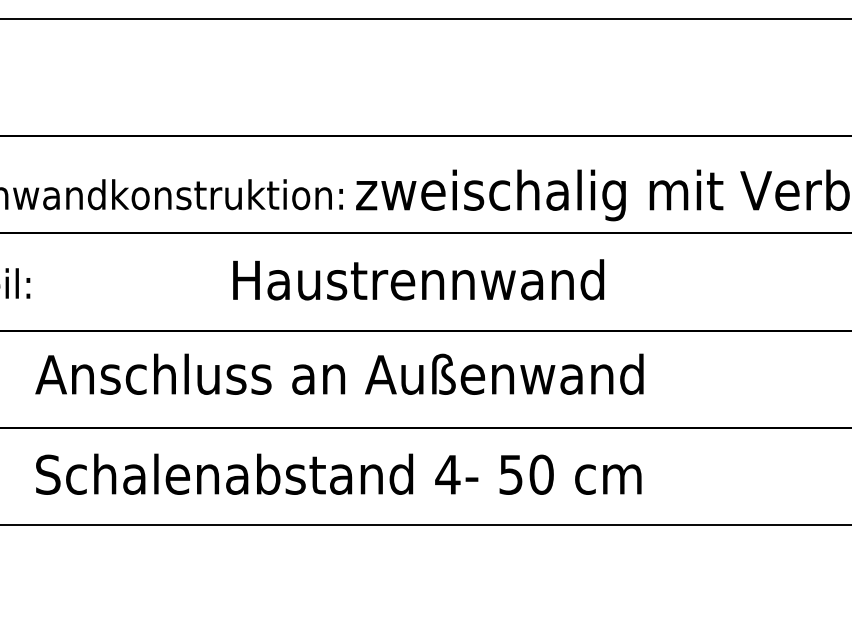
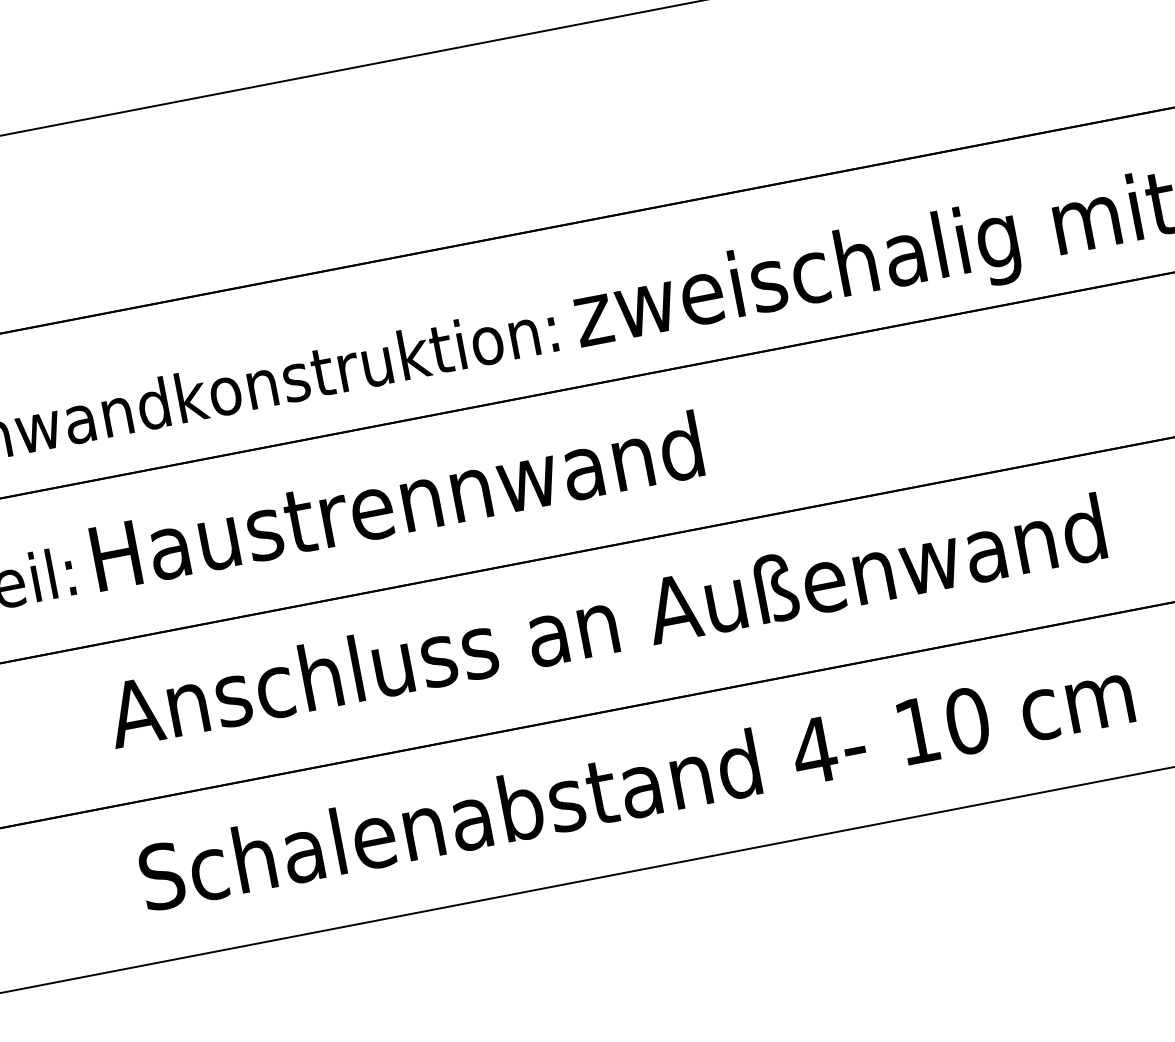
text: (418, 279) -> (396, 500), moved
text: (510, 474) -> (916, 730), 50 -> 10

